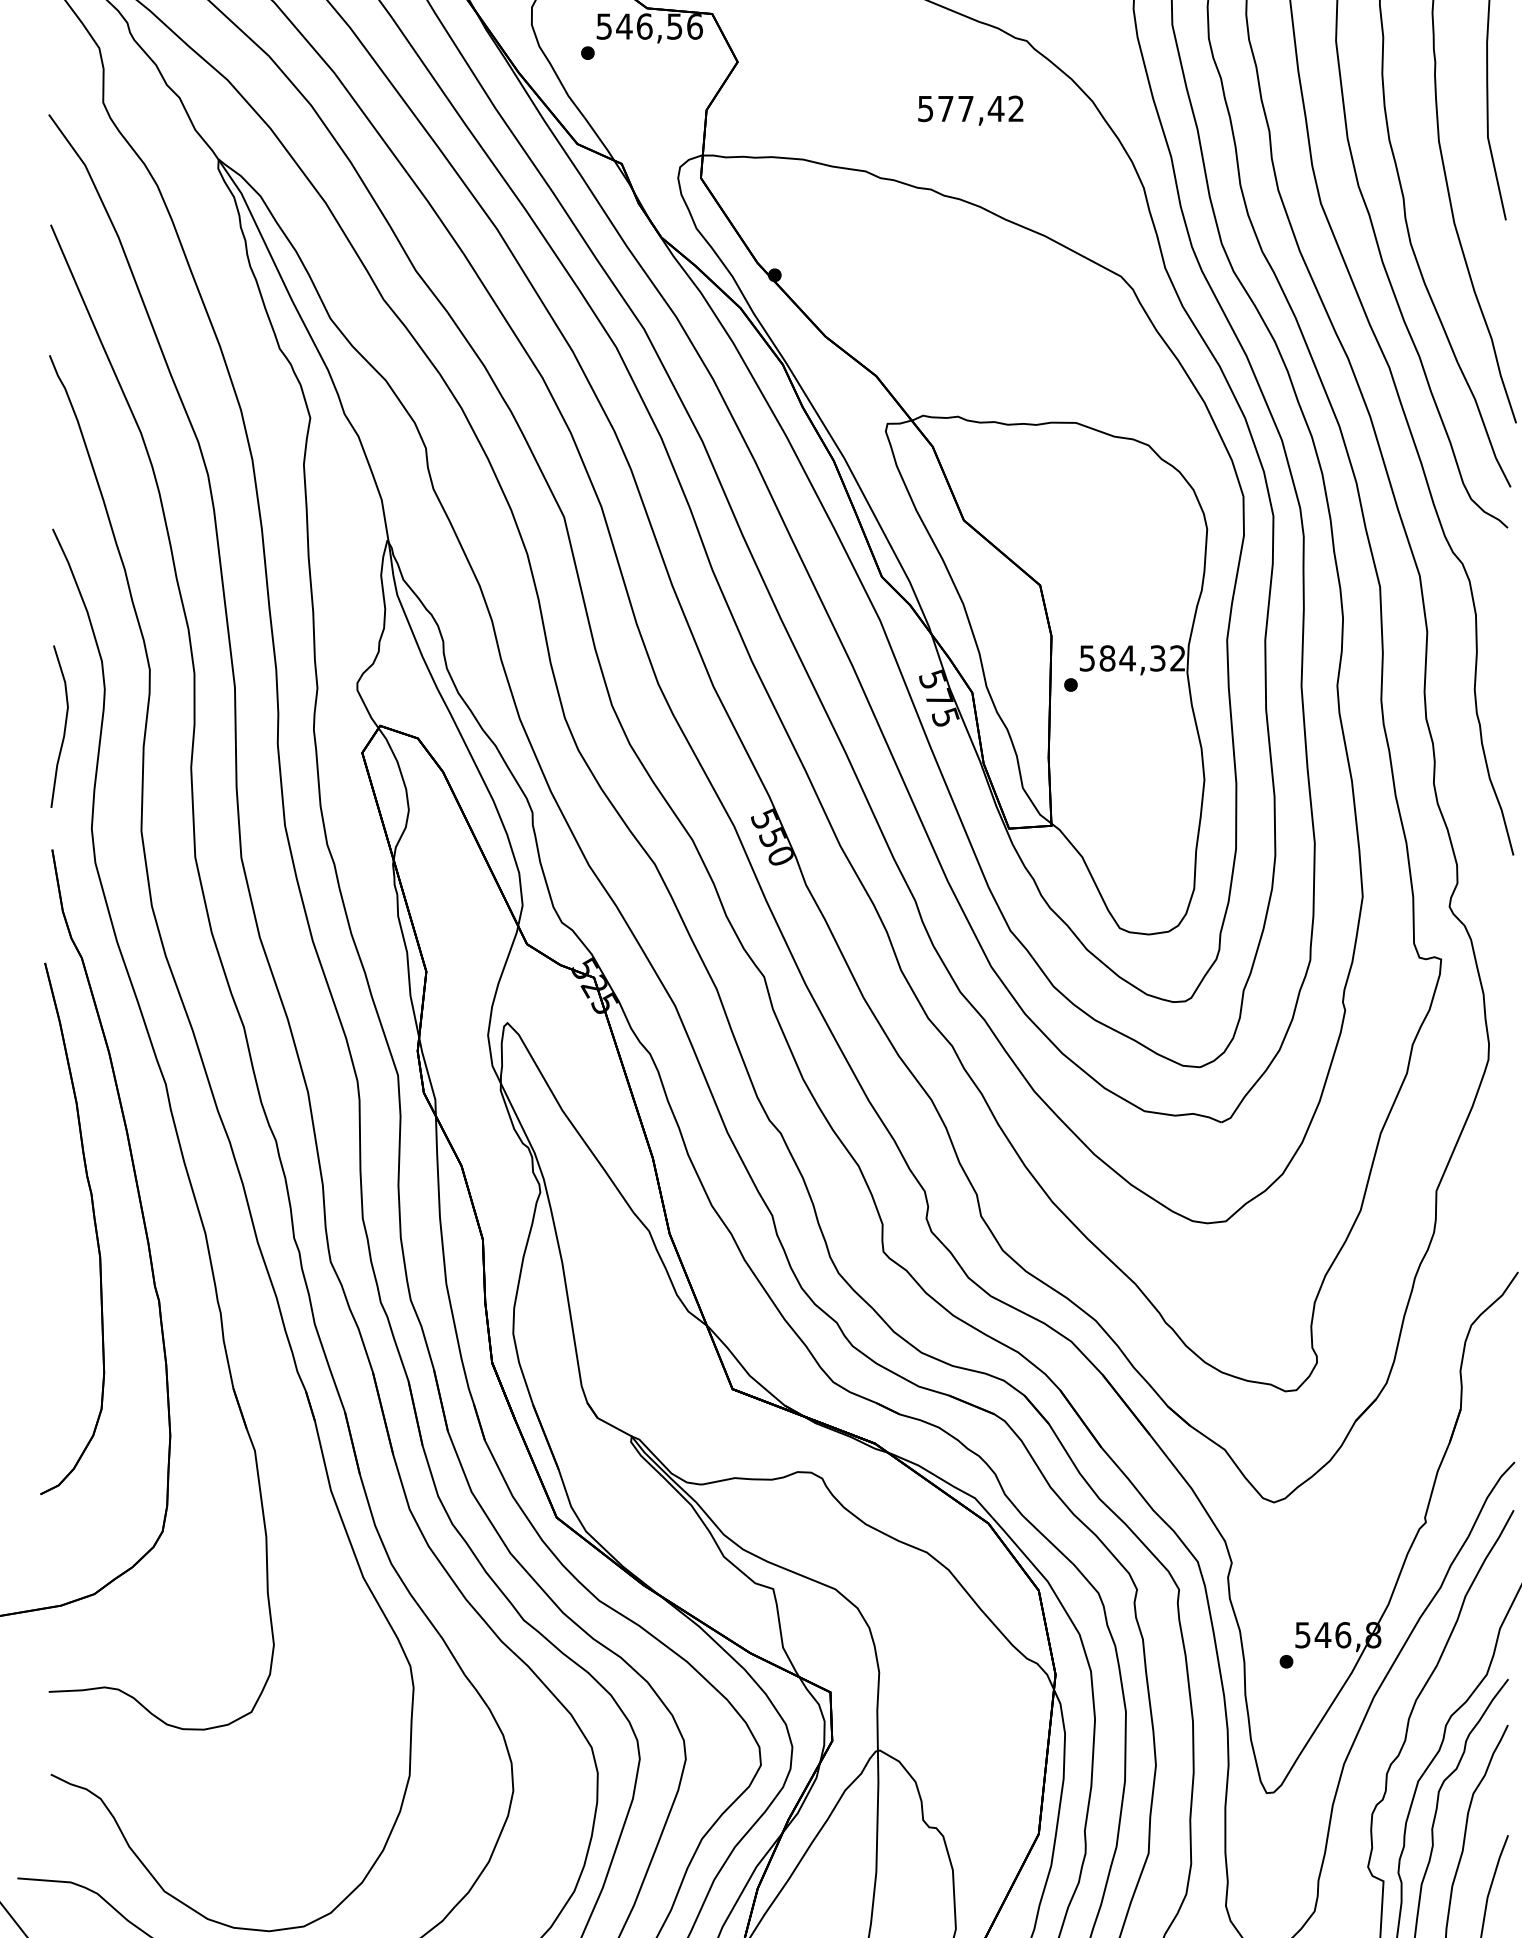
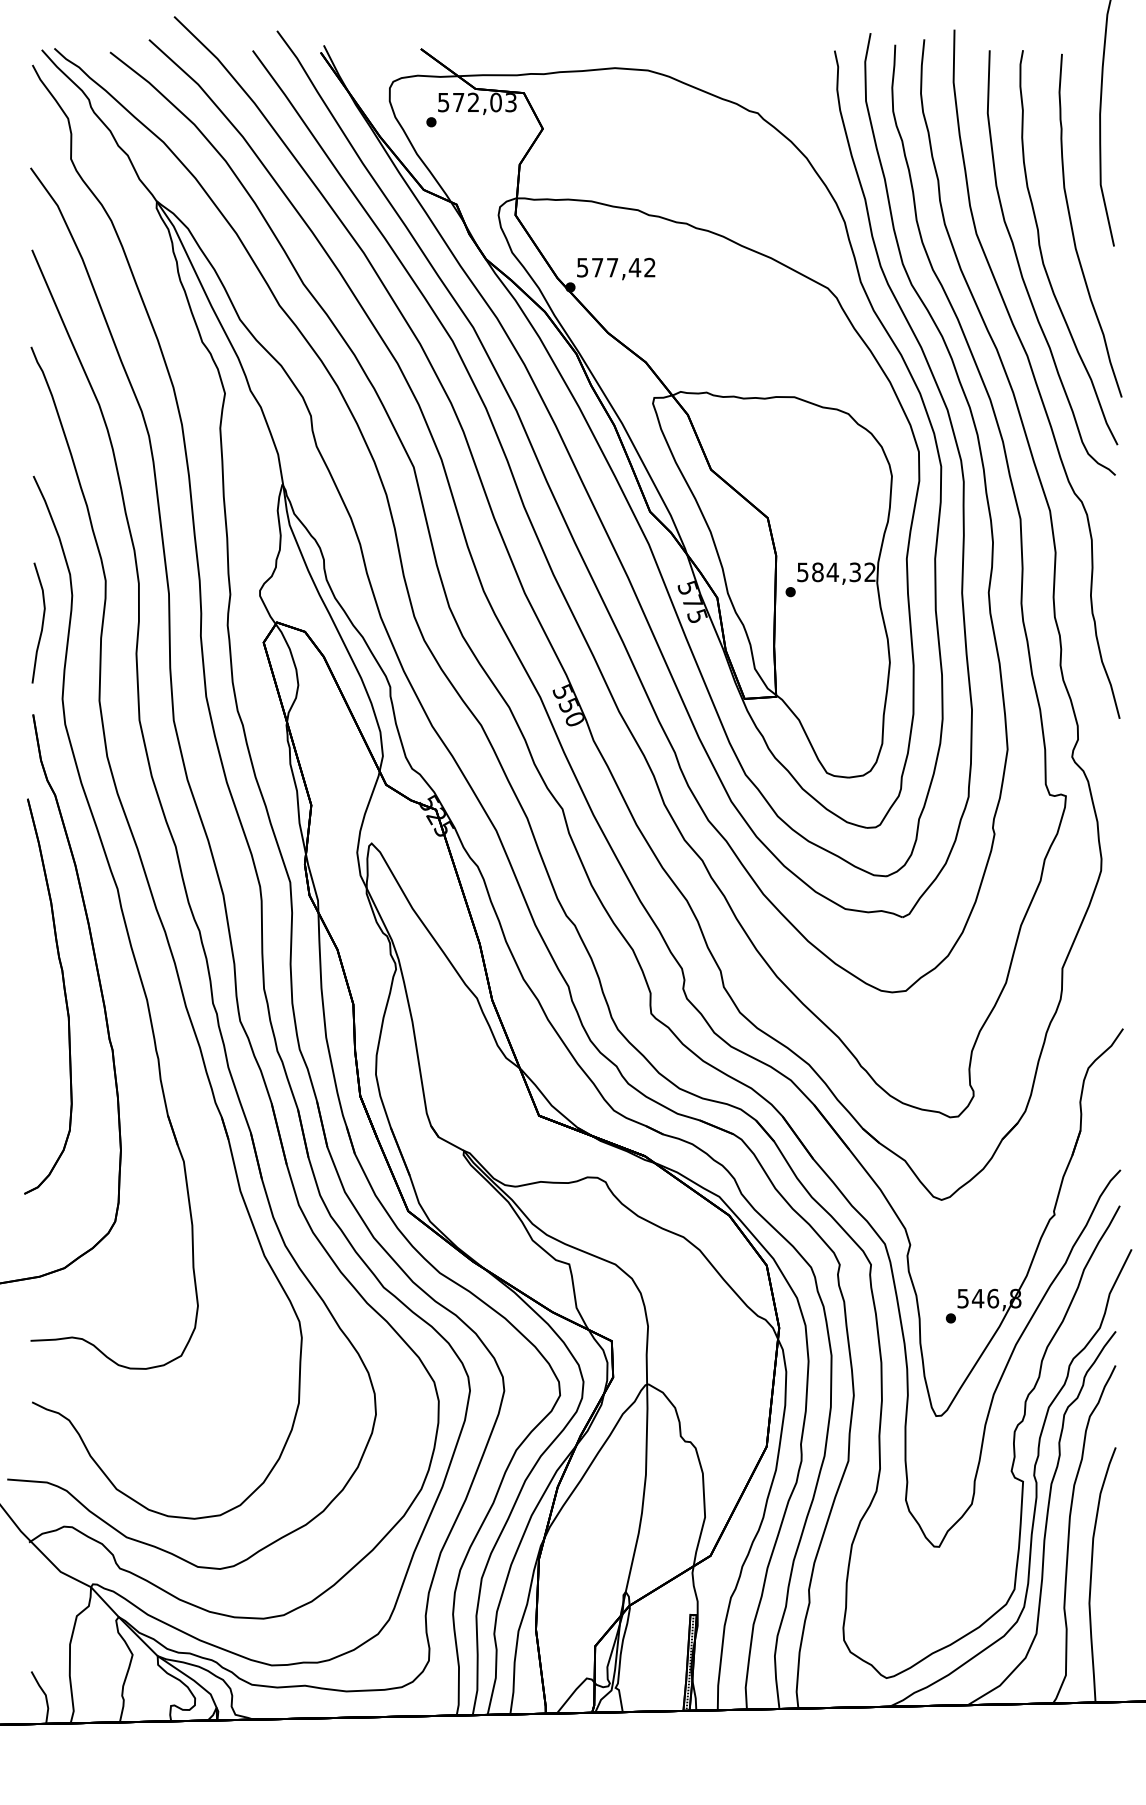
text: (659, 26) -> (484, 102), 546,56 -> 572,03
text: (971, 109) -> (616, 268), moved

